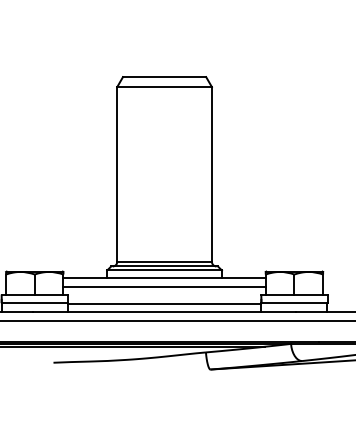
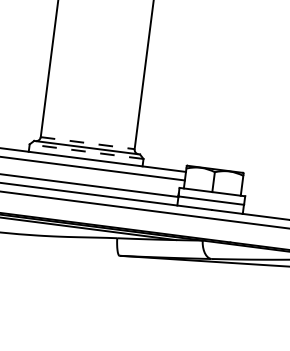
line: (165, 261) -> (88, 142), solid -> dashed
line: (164, 270) -> (86, 151), solid -> dashed

